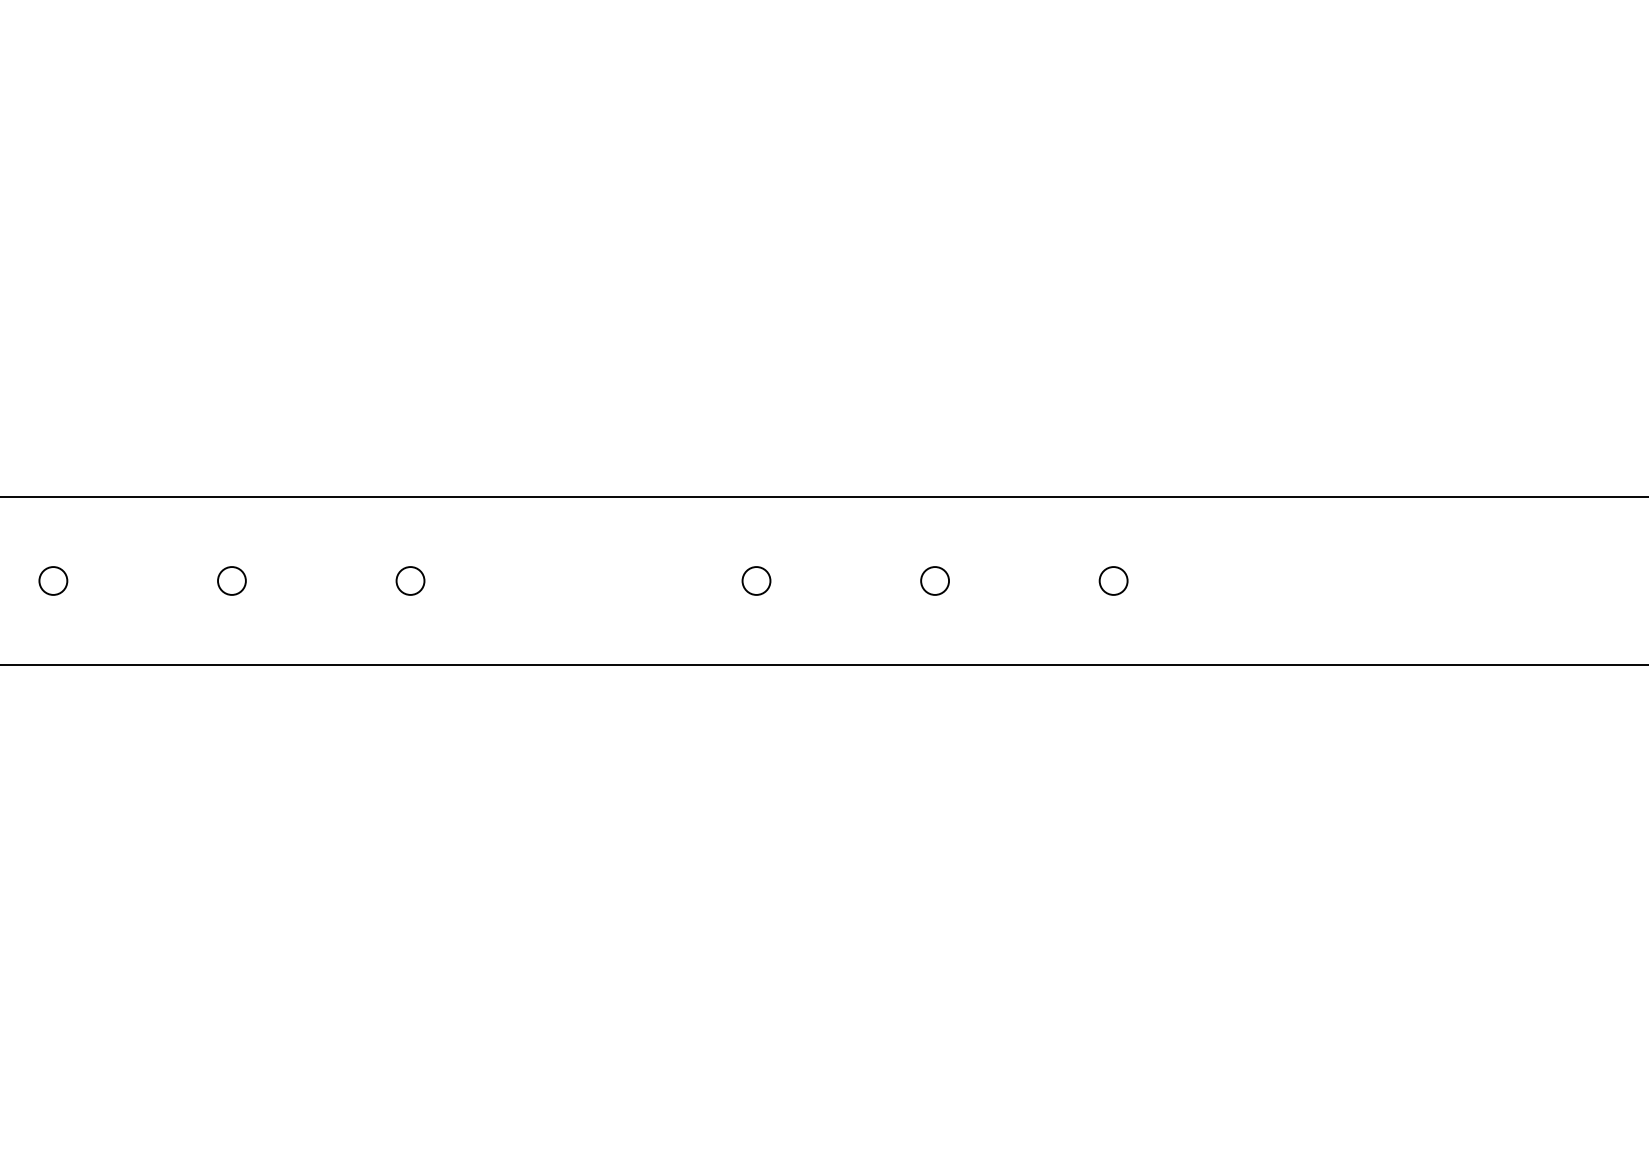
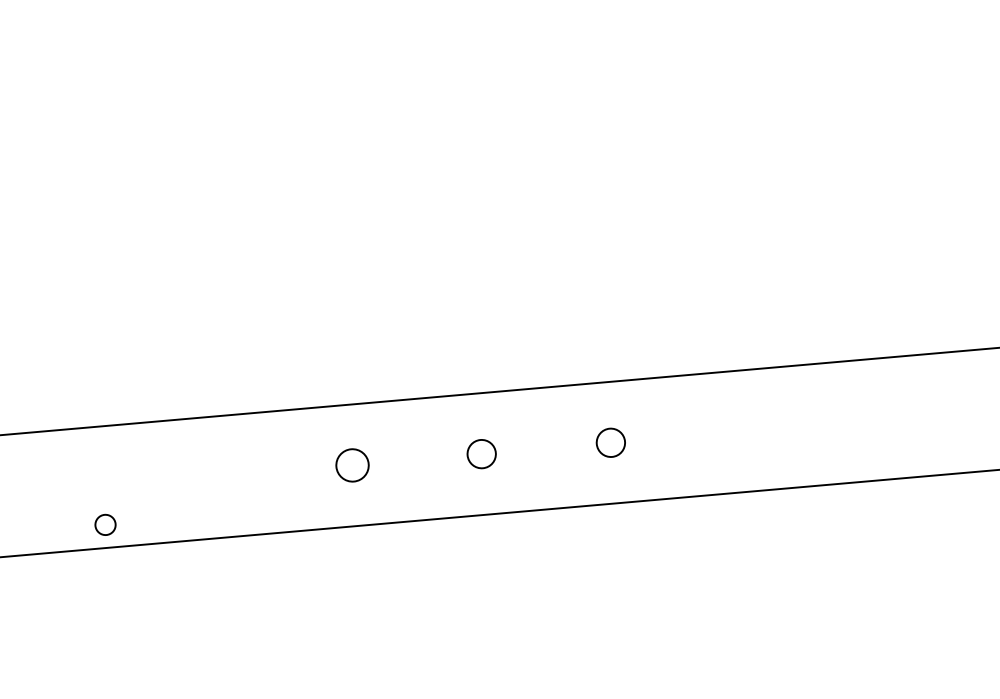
circle: (410, 580) -> (105, 524), moved
circle: (756, 580) -> (352, 465), size x1.6
circle: (935, 580) -> (482, 453), size x1.4
circle: (1113, 580) -> (610, 442), size x1.4

